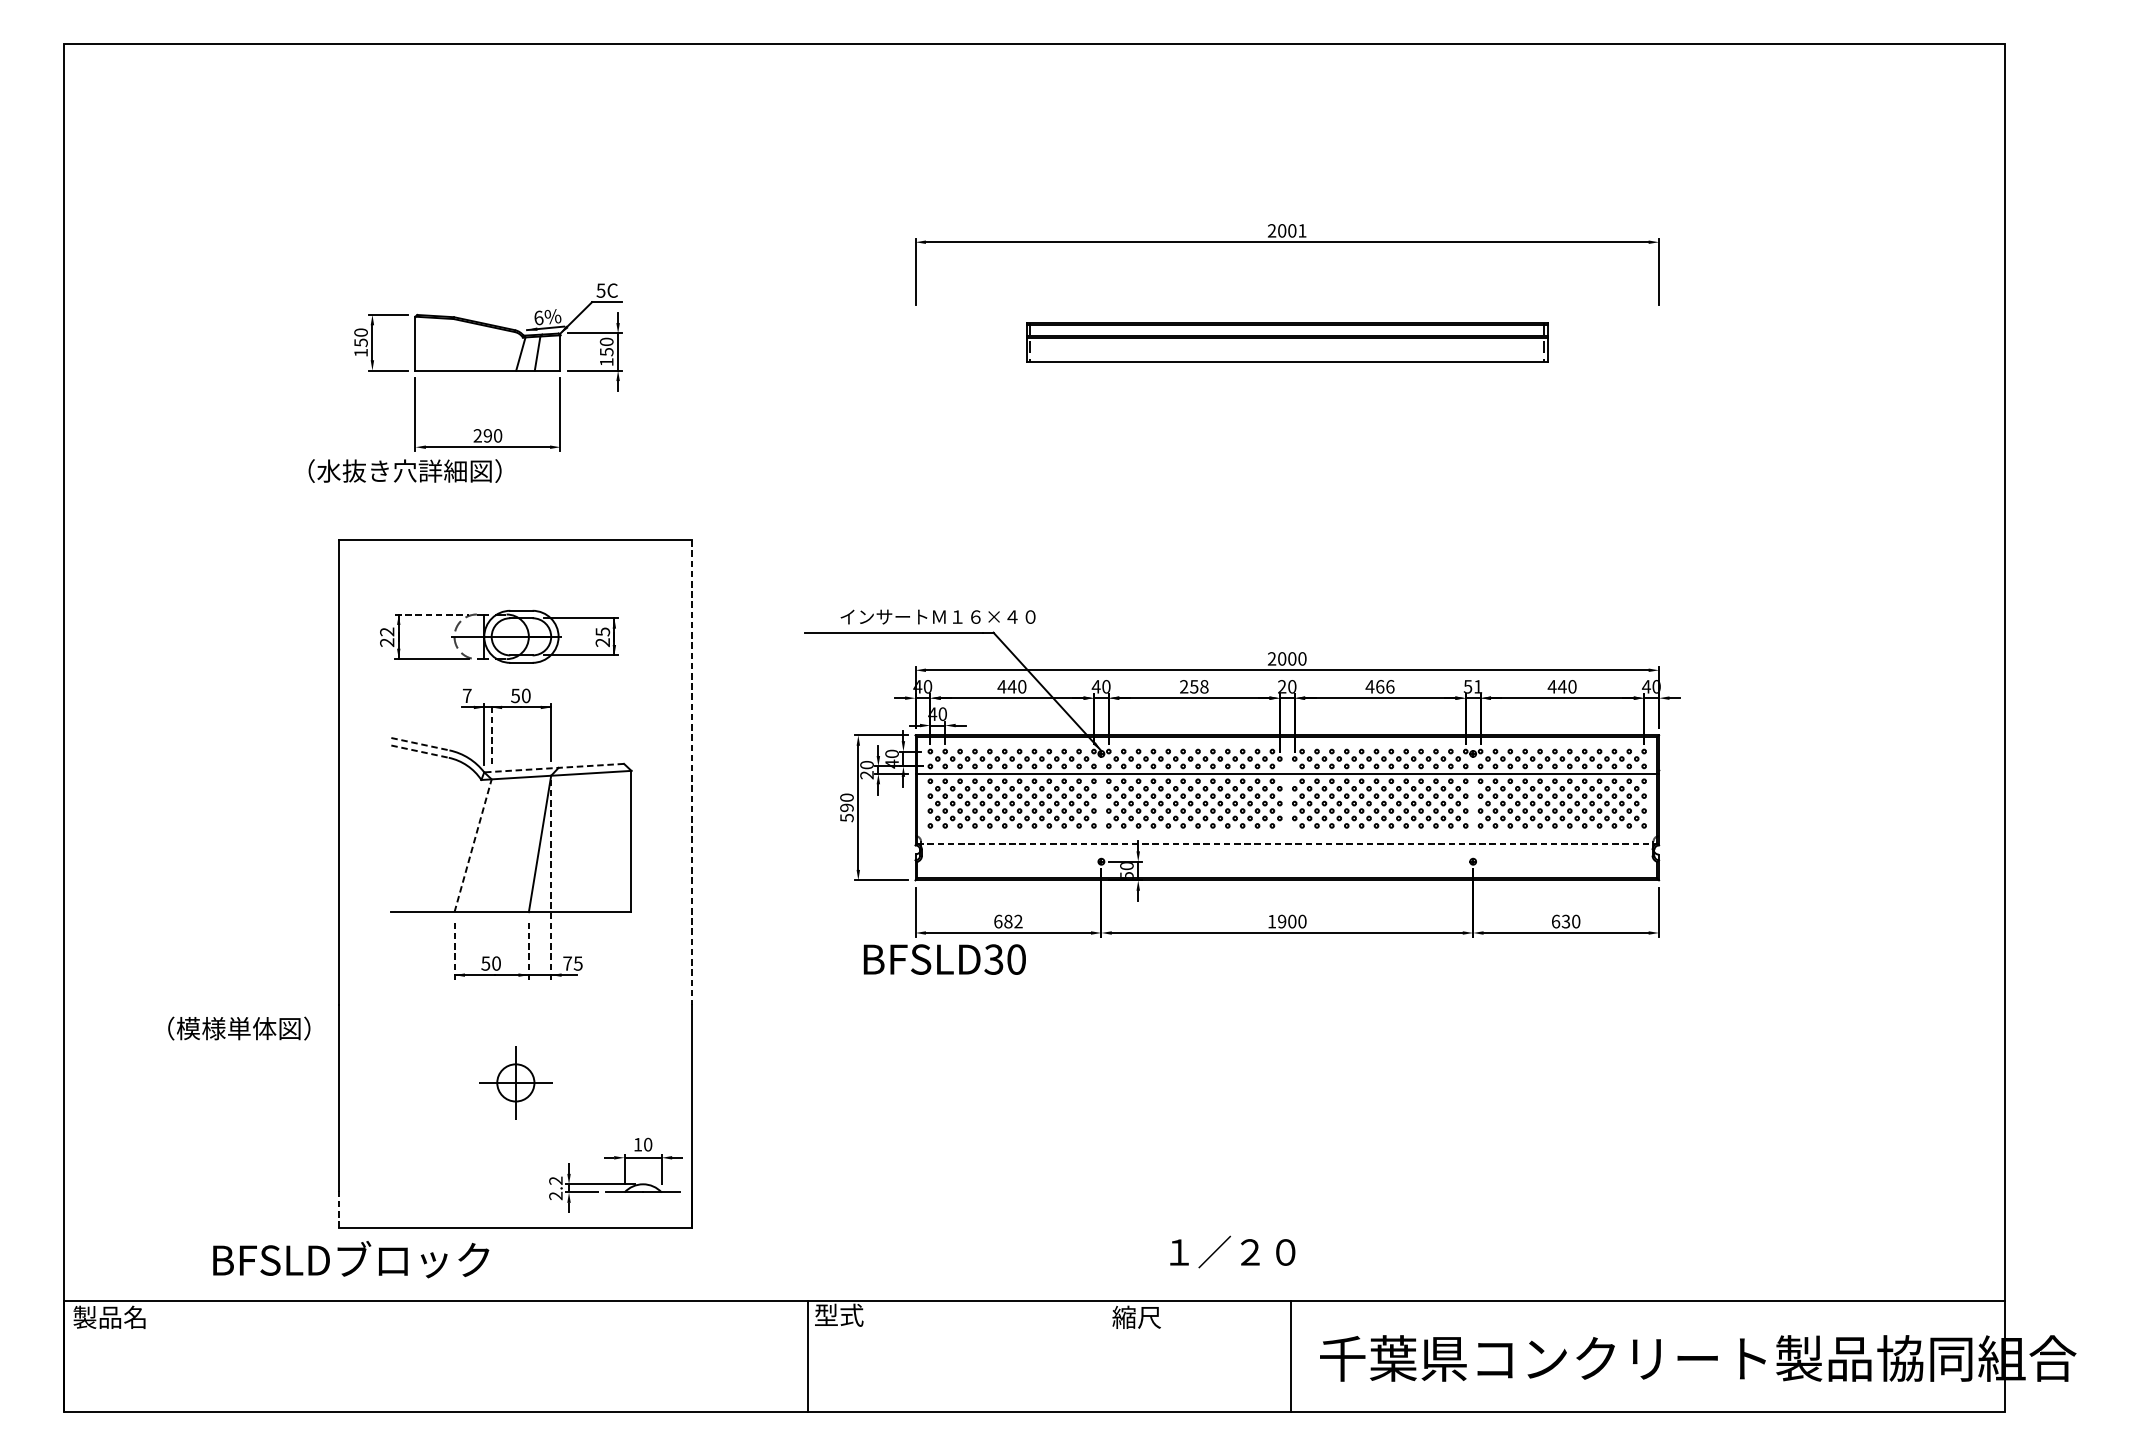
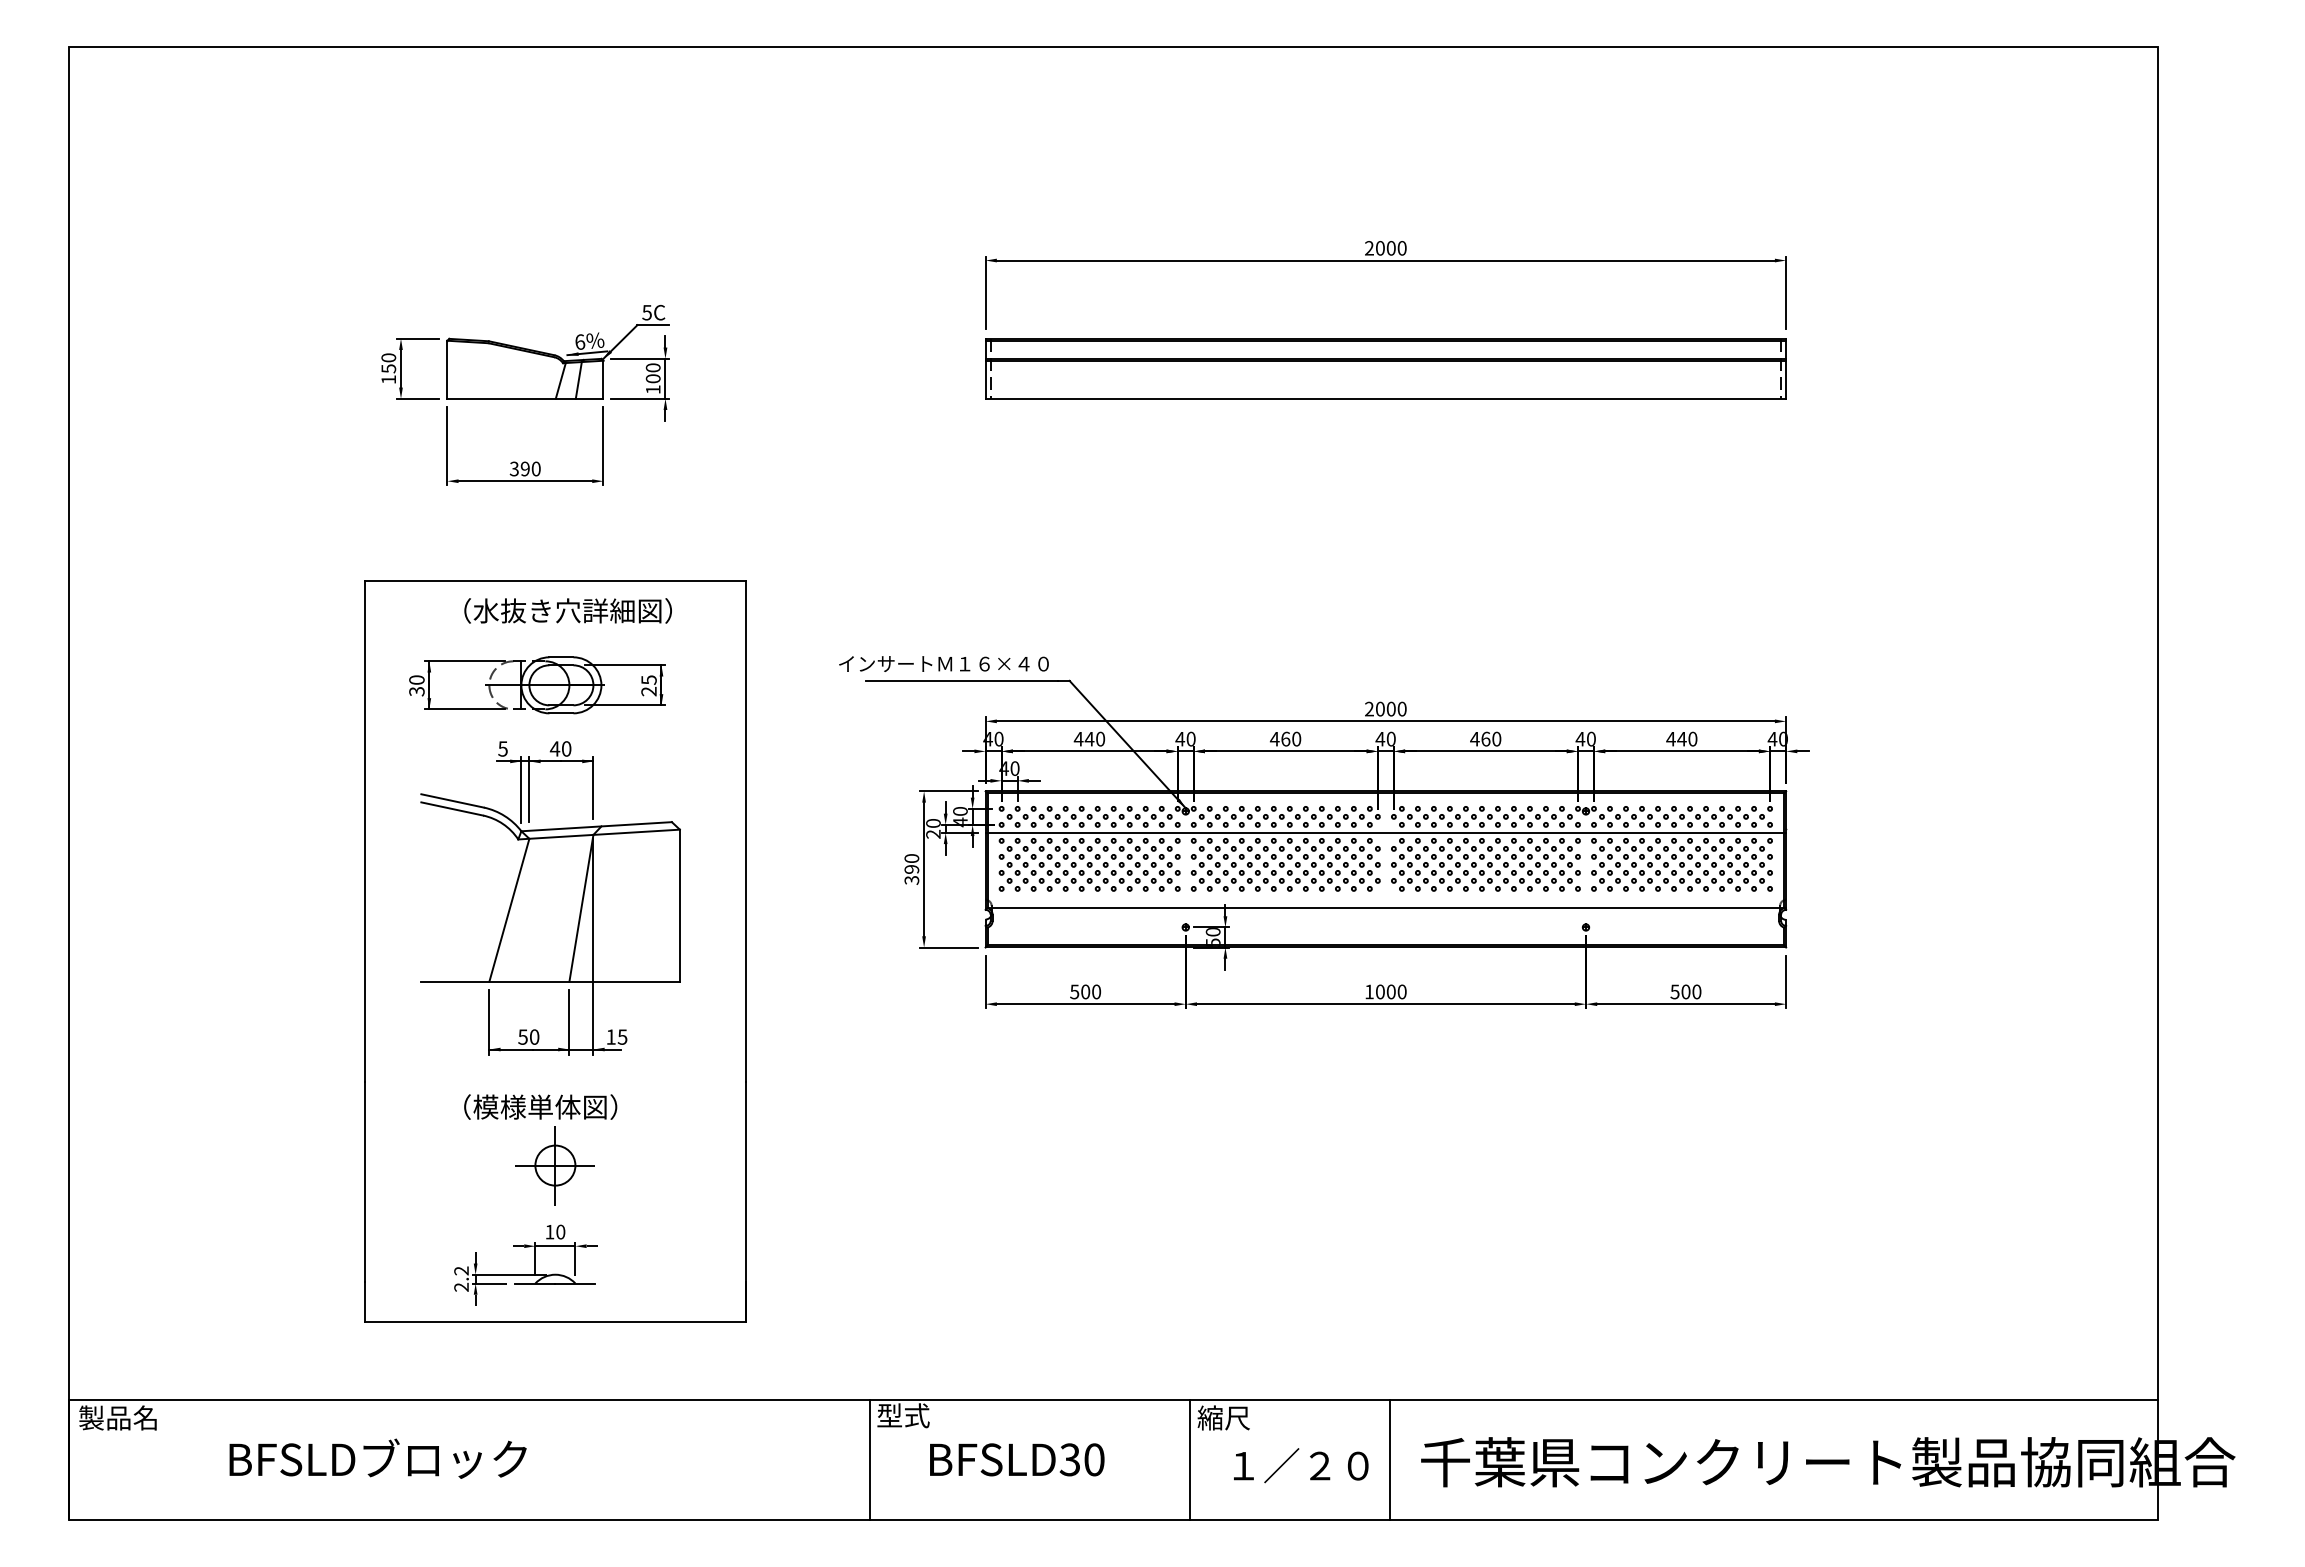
text: (1301, 231) -> (1401, 248), 2001 -> 2000
part: (1286, 342) -> (1385, 368), size x1.43
text: (606, 351) -> (652, 378), 150 -> 100
text: (476, 436) -> (513, 469), 290 -> 390
text: (404, 470) -> (567, 610), moved
line: (432, 614) -> (465, 661), dashed -> solid
text: (937, 616) -> (943, 663), moved
text: (386, 636) -> (416, 685), 22 -> 30
text: (1194, 686) -> (1285, 738), 258 -> 460
text: (1282, 686) -> (1380, 738), 20 -> 40
text: (1390, 686) -> (1496, 738), 466 -> 460
text: (1472, 686) -> (1585, 738), 51 -> 40
text: (466, 695) -> (502, 748), 7 -> 5
text: (515, 695) -> (554, 748), 50 -> 40
line: (491, 733) -> (529, 789), dashed -> solid
line: (420, 743) -> (452, 800), dashed -> solid
line: (420, 751) -> (452, 808), dashed -> solid
line: (554, 767) -> (596, 826), dashed -> solid
line: (692, 772) -> (745, 831), dashed -> solid
text: (846, 818) -> (911, 880), 590 -> 390
line: (1288, 843) -> (1387, 907), dashed -> solid
line: (473, 845) -> (509, 909), dashed -> solid
line: (551, 880) -> (593, 947), dashed -> solid
text: (1008, 921) -> (1085, 991), 682 -> 500
text: (1281, 921) -> (1379, 991), 1900 -> 1000
text: (1560, 921) -> (1680, 991), 630 -> 500
line: (454, 950) -> (489, 1022), dashed -> solid
line: (528, 950) -> (569, 1022), dashed -> solid
text: (945, 959) -> (1017, 1459), moved
text: (567, 963) -> (610, 1036), 75 -> 15
text: (239, 1028) -> (540, 1106), moved
part: (623, 1174) -> (534, 1264), moved
line: (339, 1210) -> (365, 1302), dashed -> solid
text: (1233, 1251) -> (1301, 1465), moved
text: (350, 1259) -> (377, 1458), moved
line: (1104, 1355) -> (1189, 1459), added

